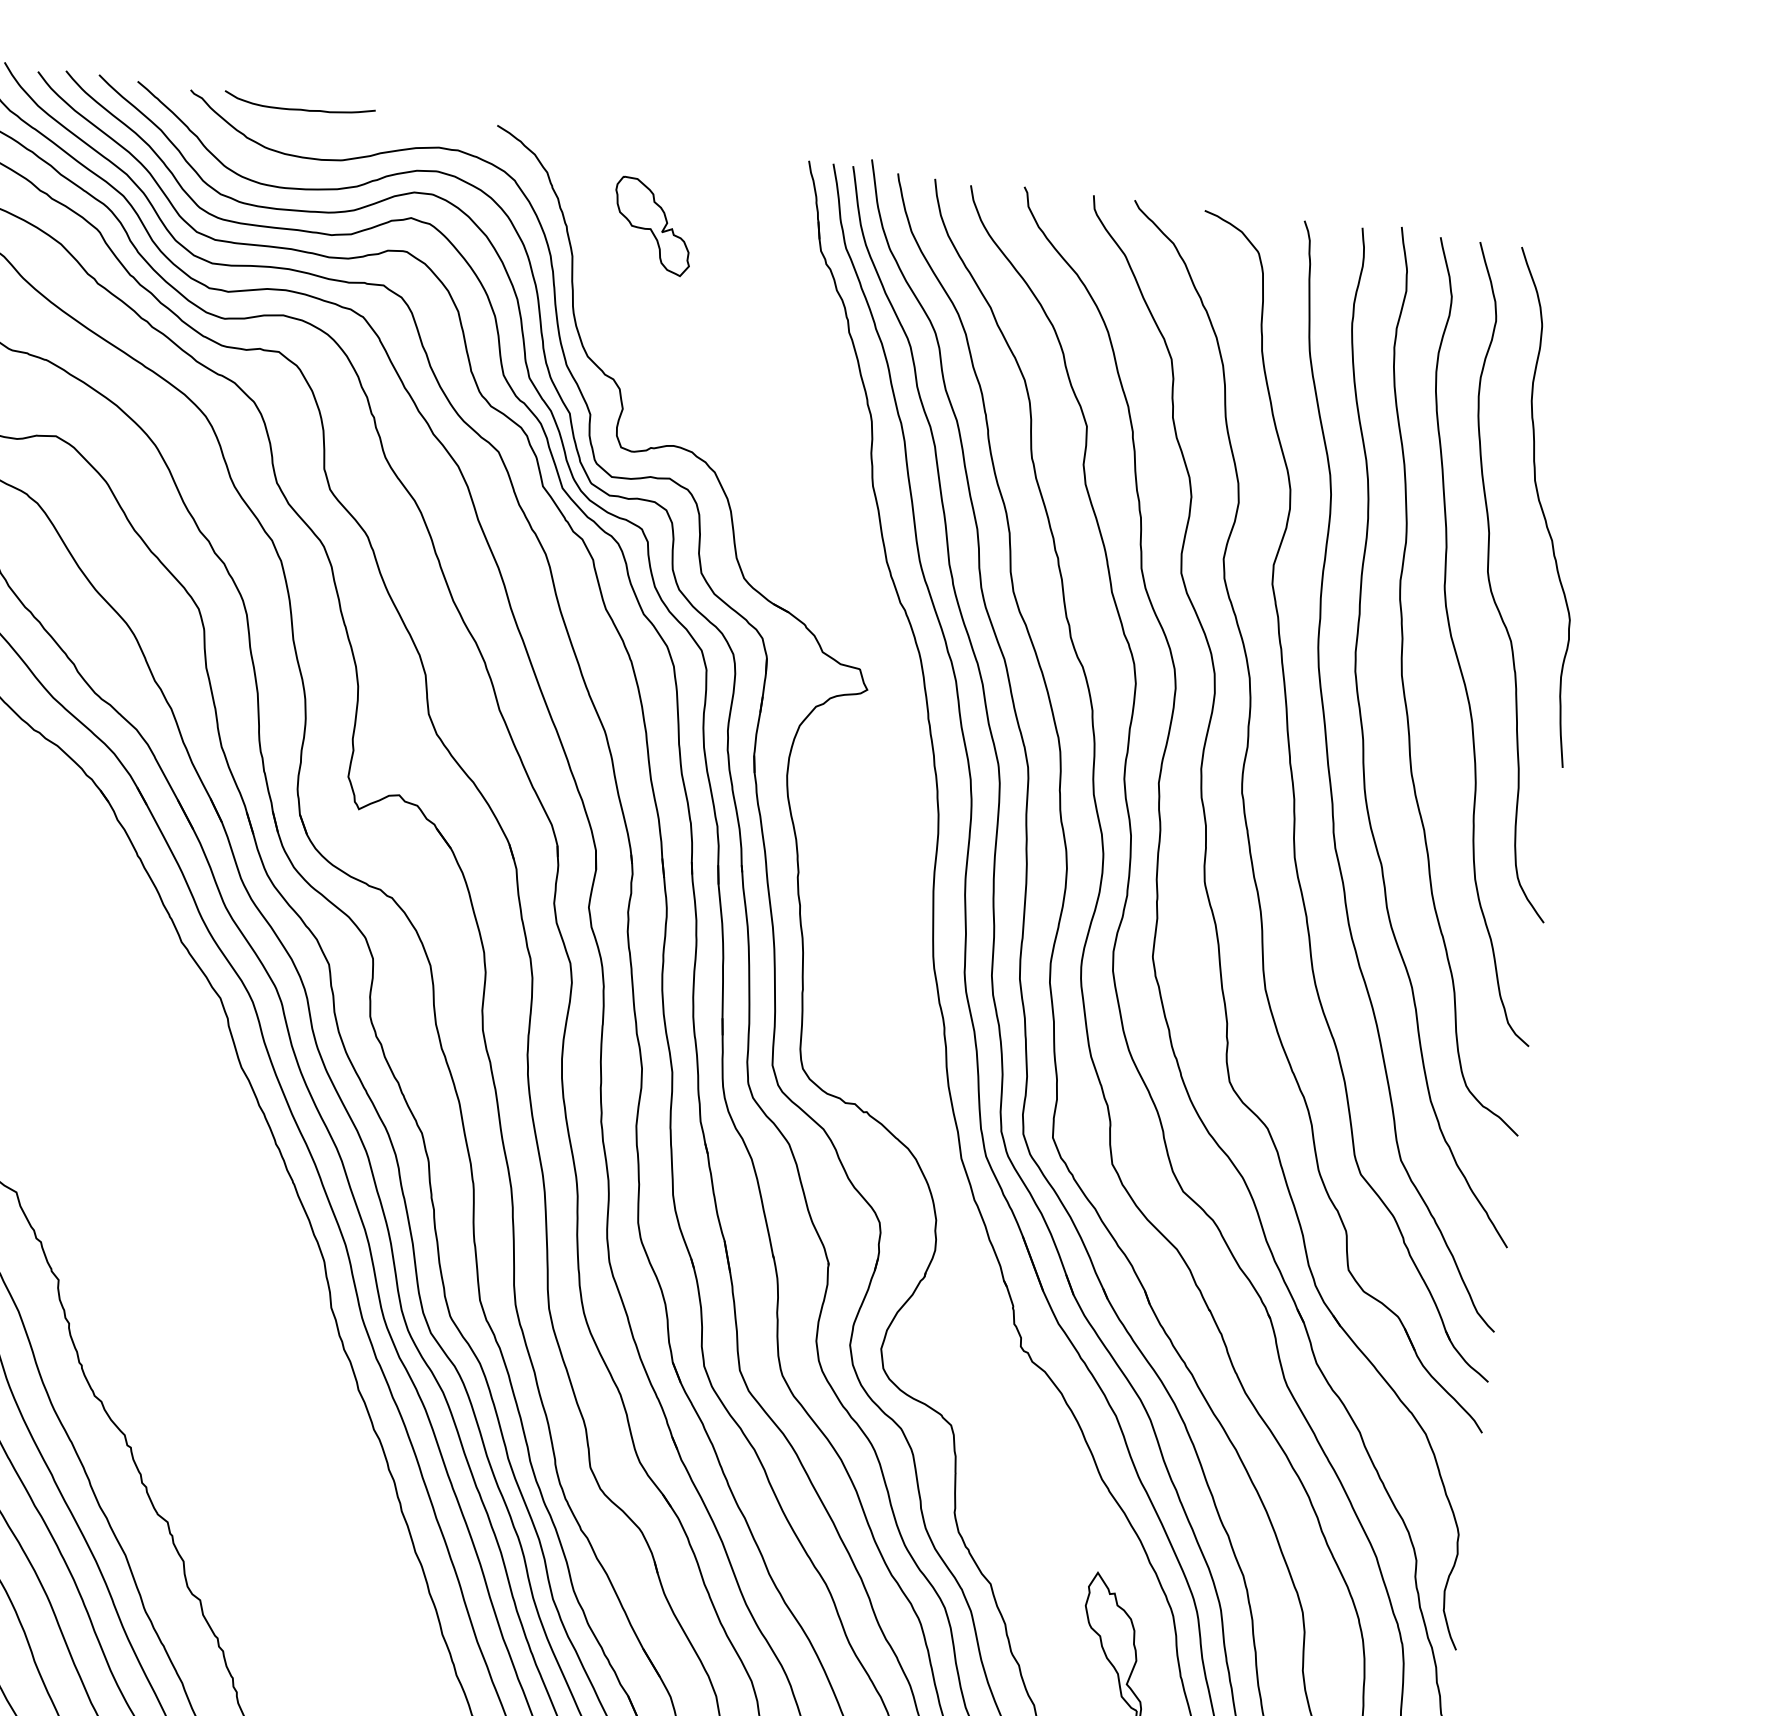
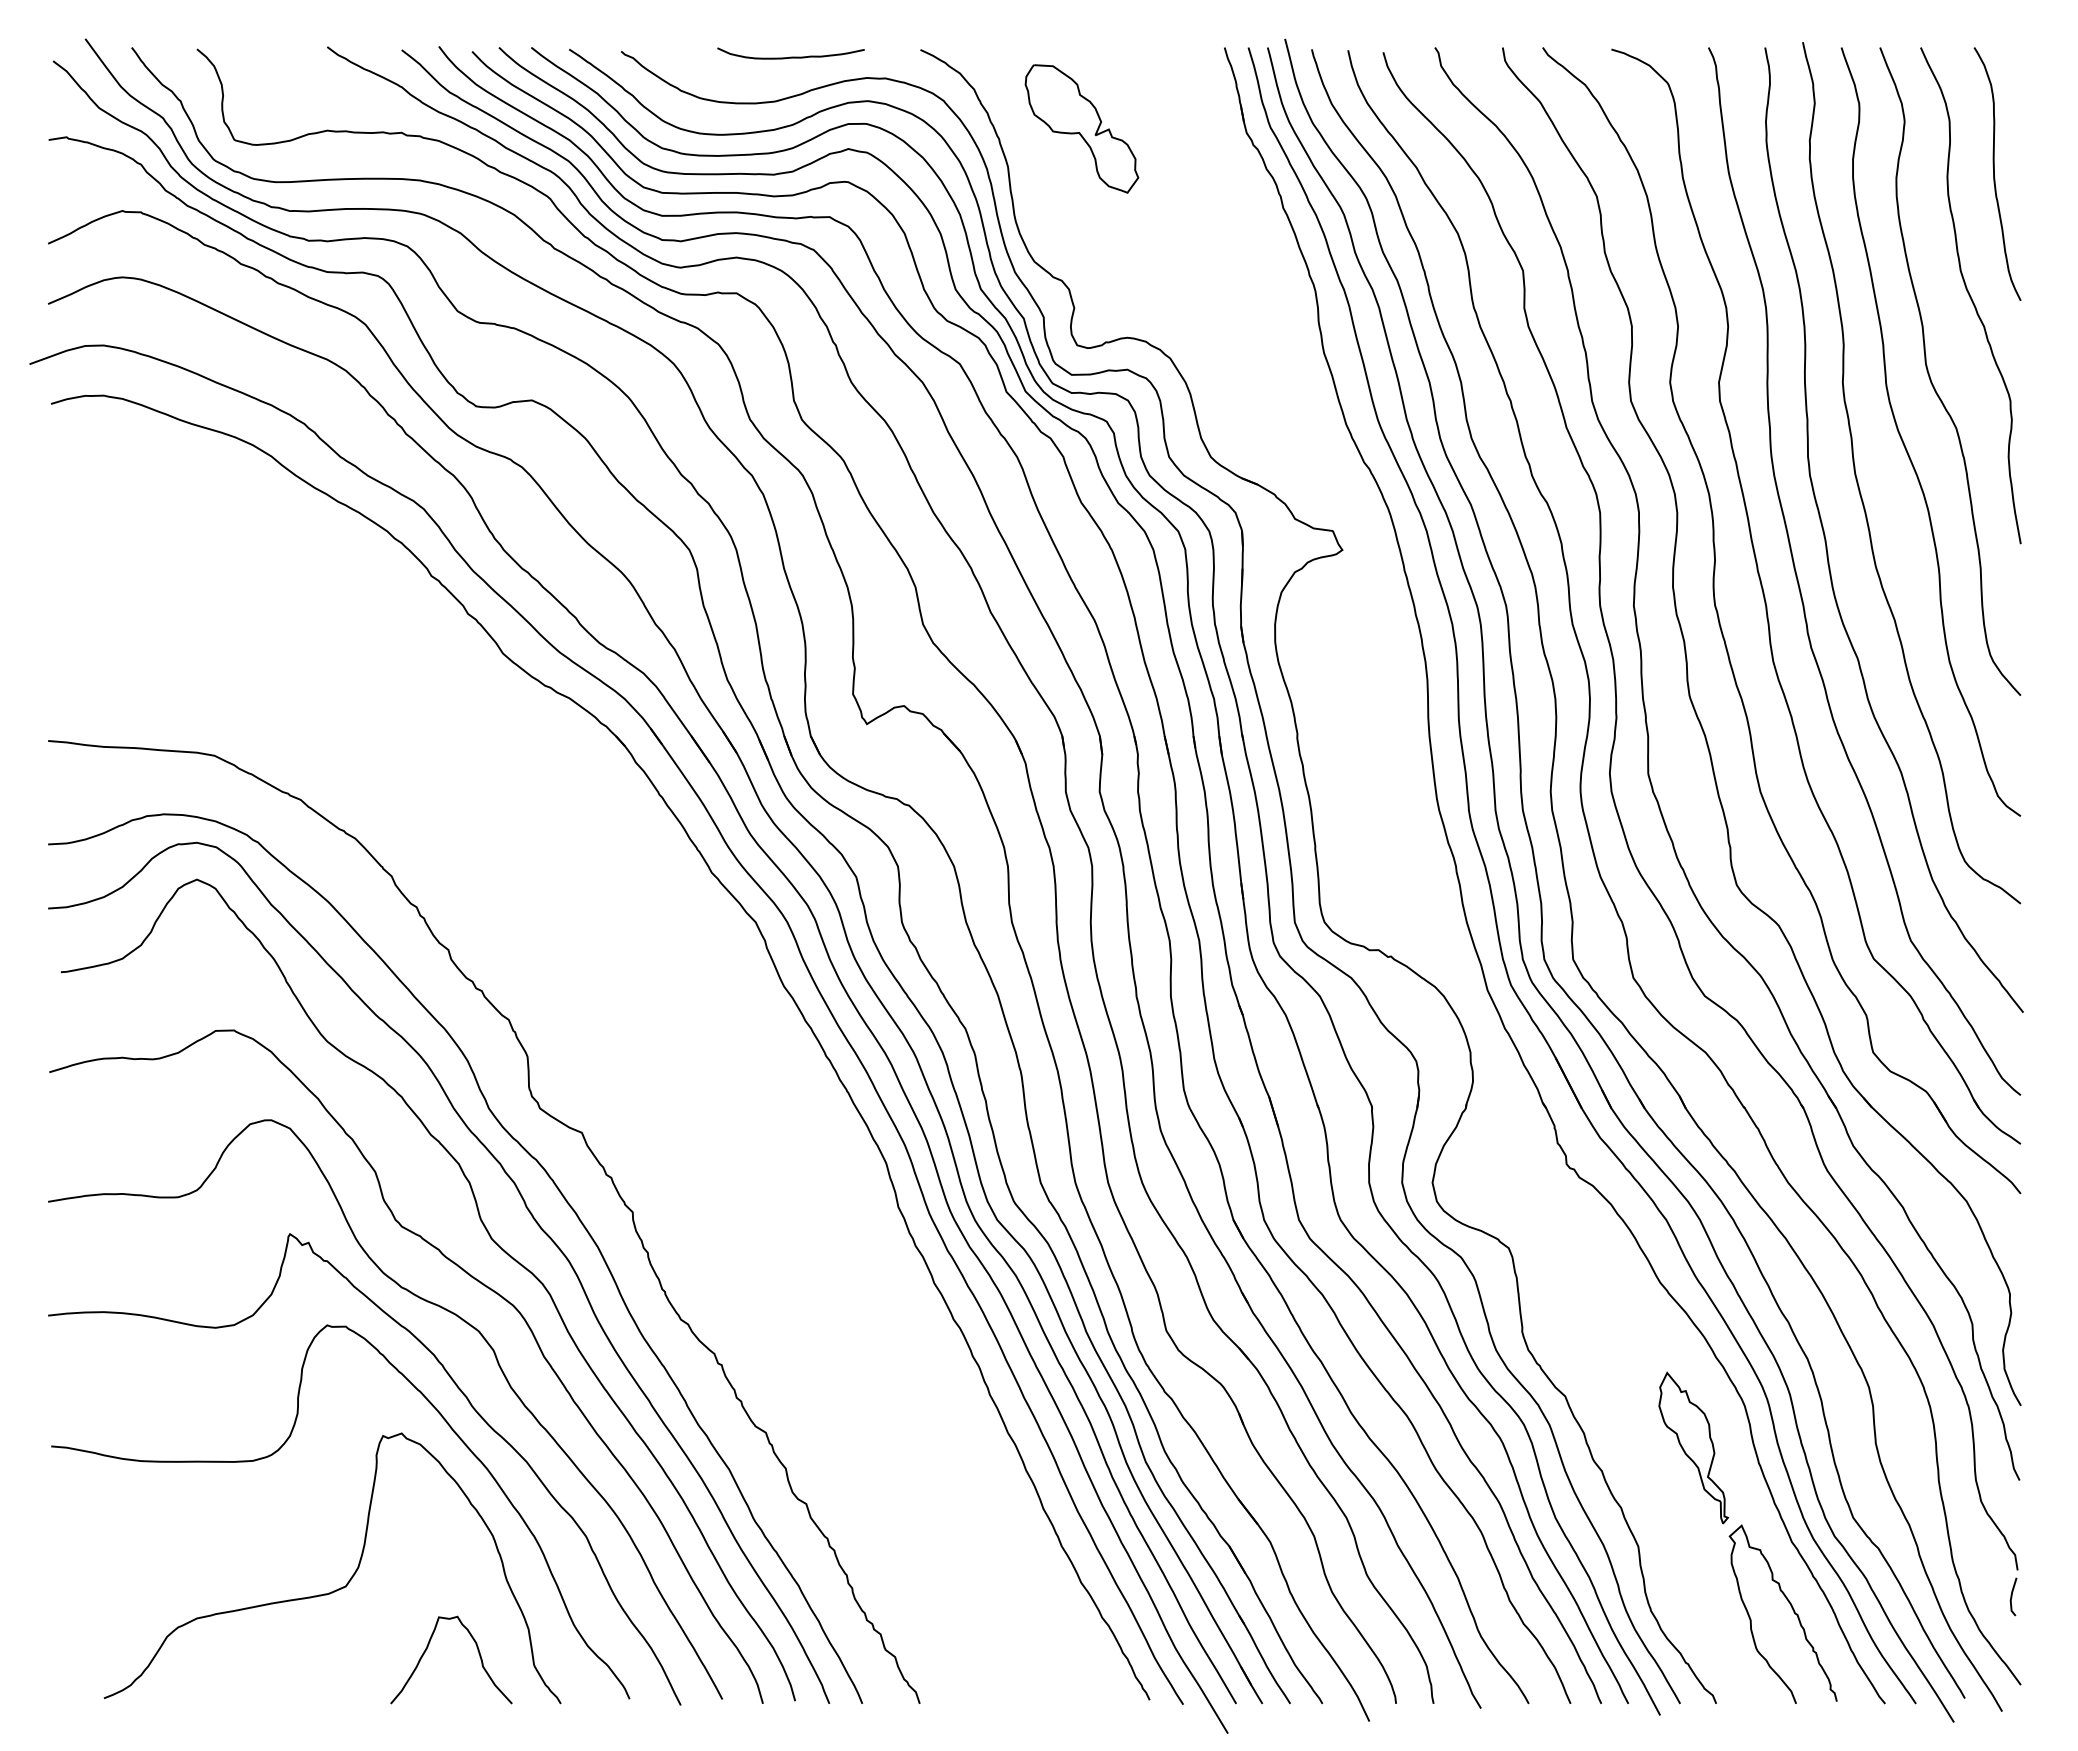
curve: (298, 108) -> (790, 56), moved
part: (652, 225) -> (1081, 128), size x1.43
curve: (1581, 385) -> (1994, 173), added

